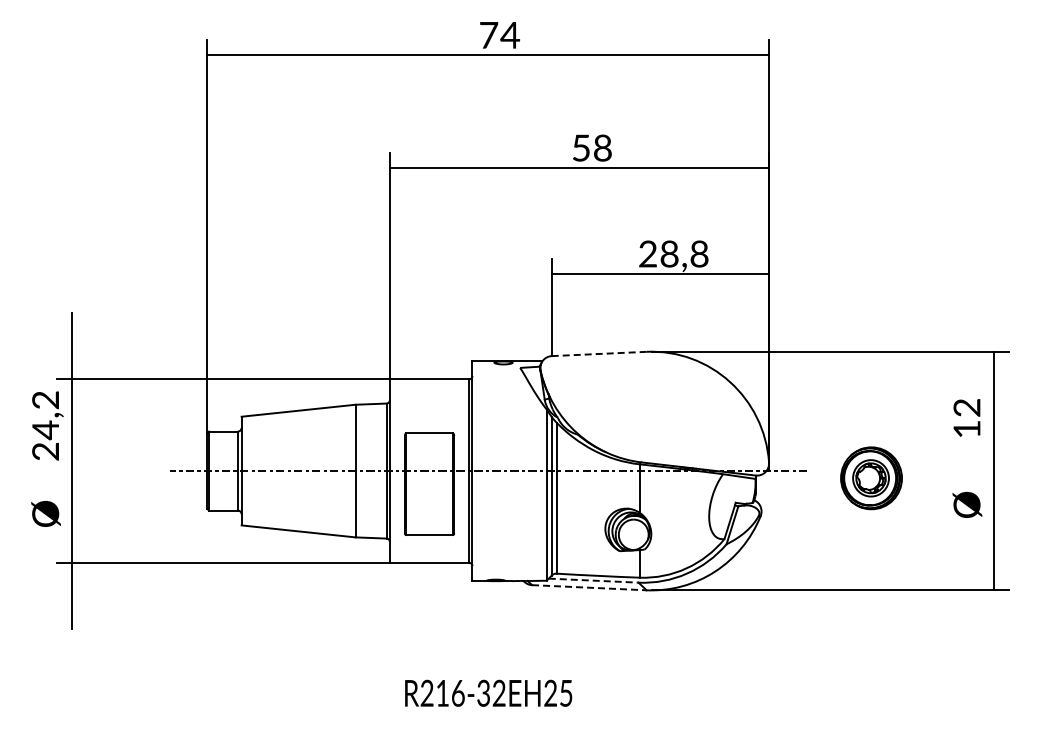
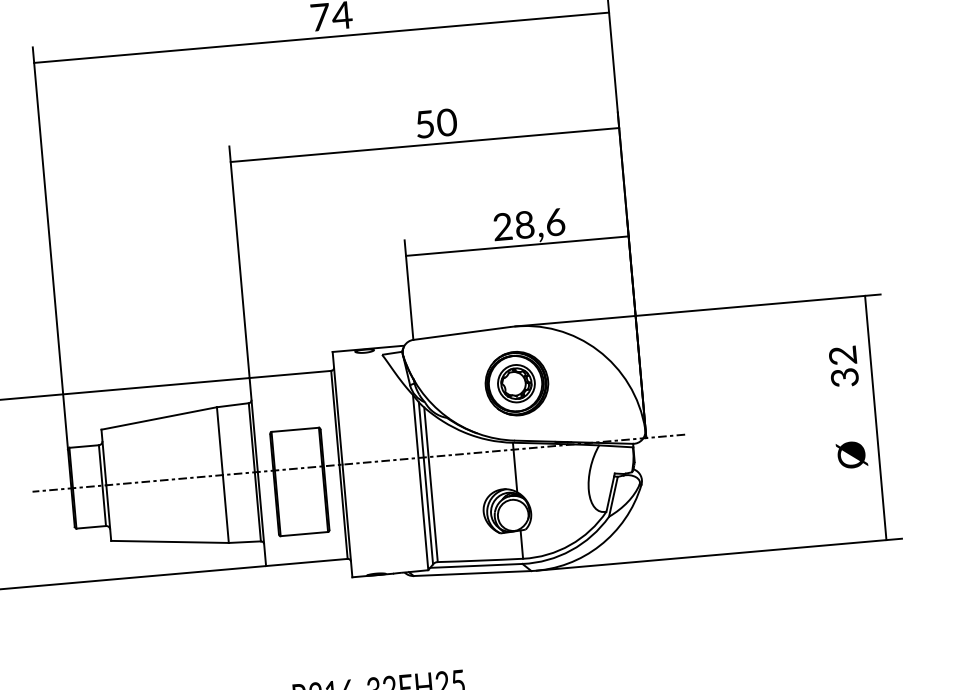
text: (602, 148) -> (446, 122), 58 -> 50
text: (699, 253) -> (555, 221), 28,8 -> 28,6
line: (598, 354) -> (461, 334), dashed -> solid
text: (966, 429) -> (844, 377), 12 -> 32
part: (871, 478) -> (516, 383), moved
line: (593, 580) -> (476, 565), dashed -> solid
line: (589, 587) -> (472, 573), dashed -> solid

